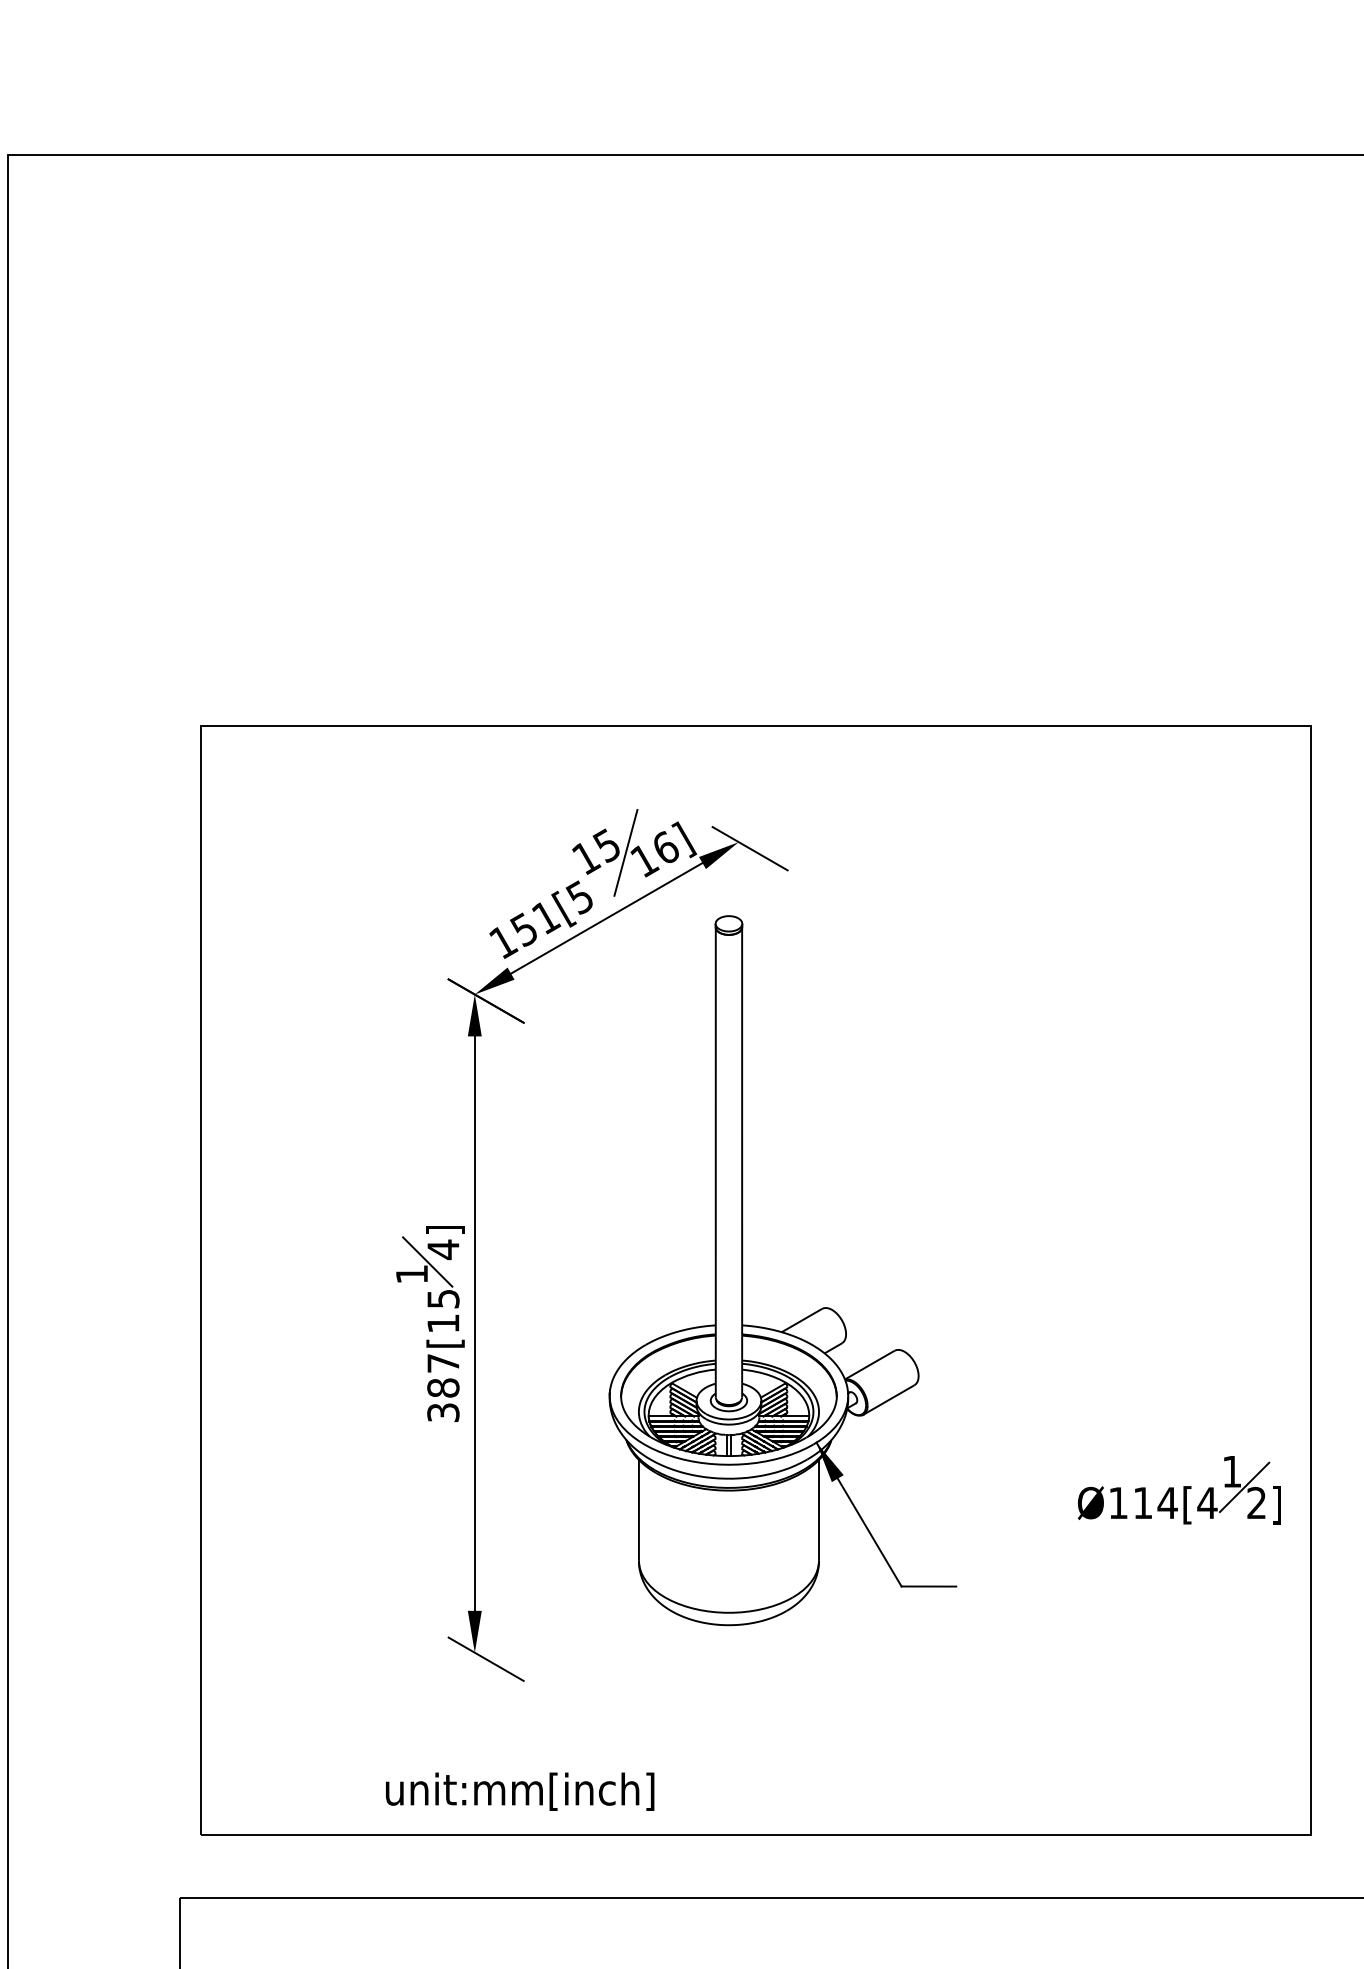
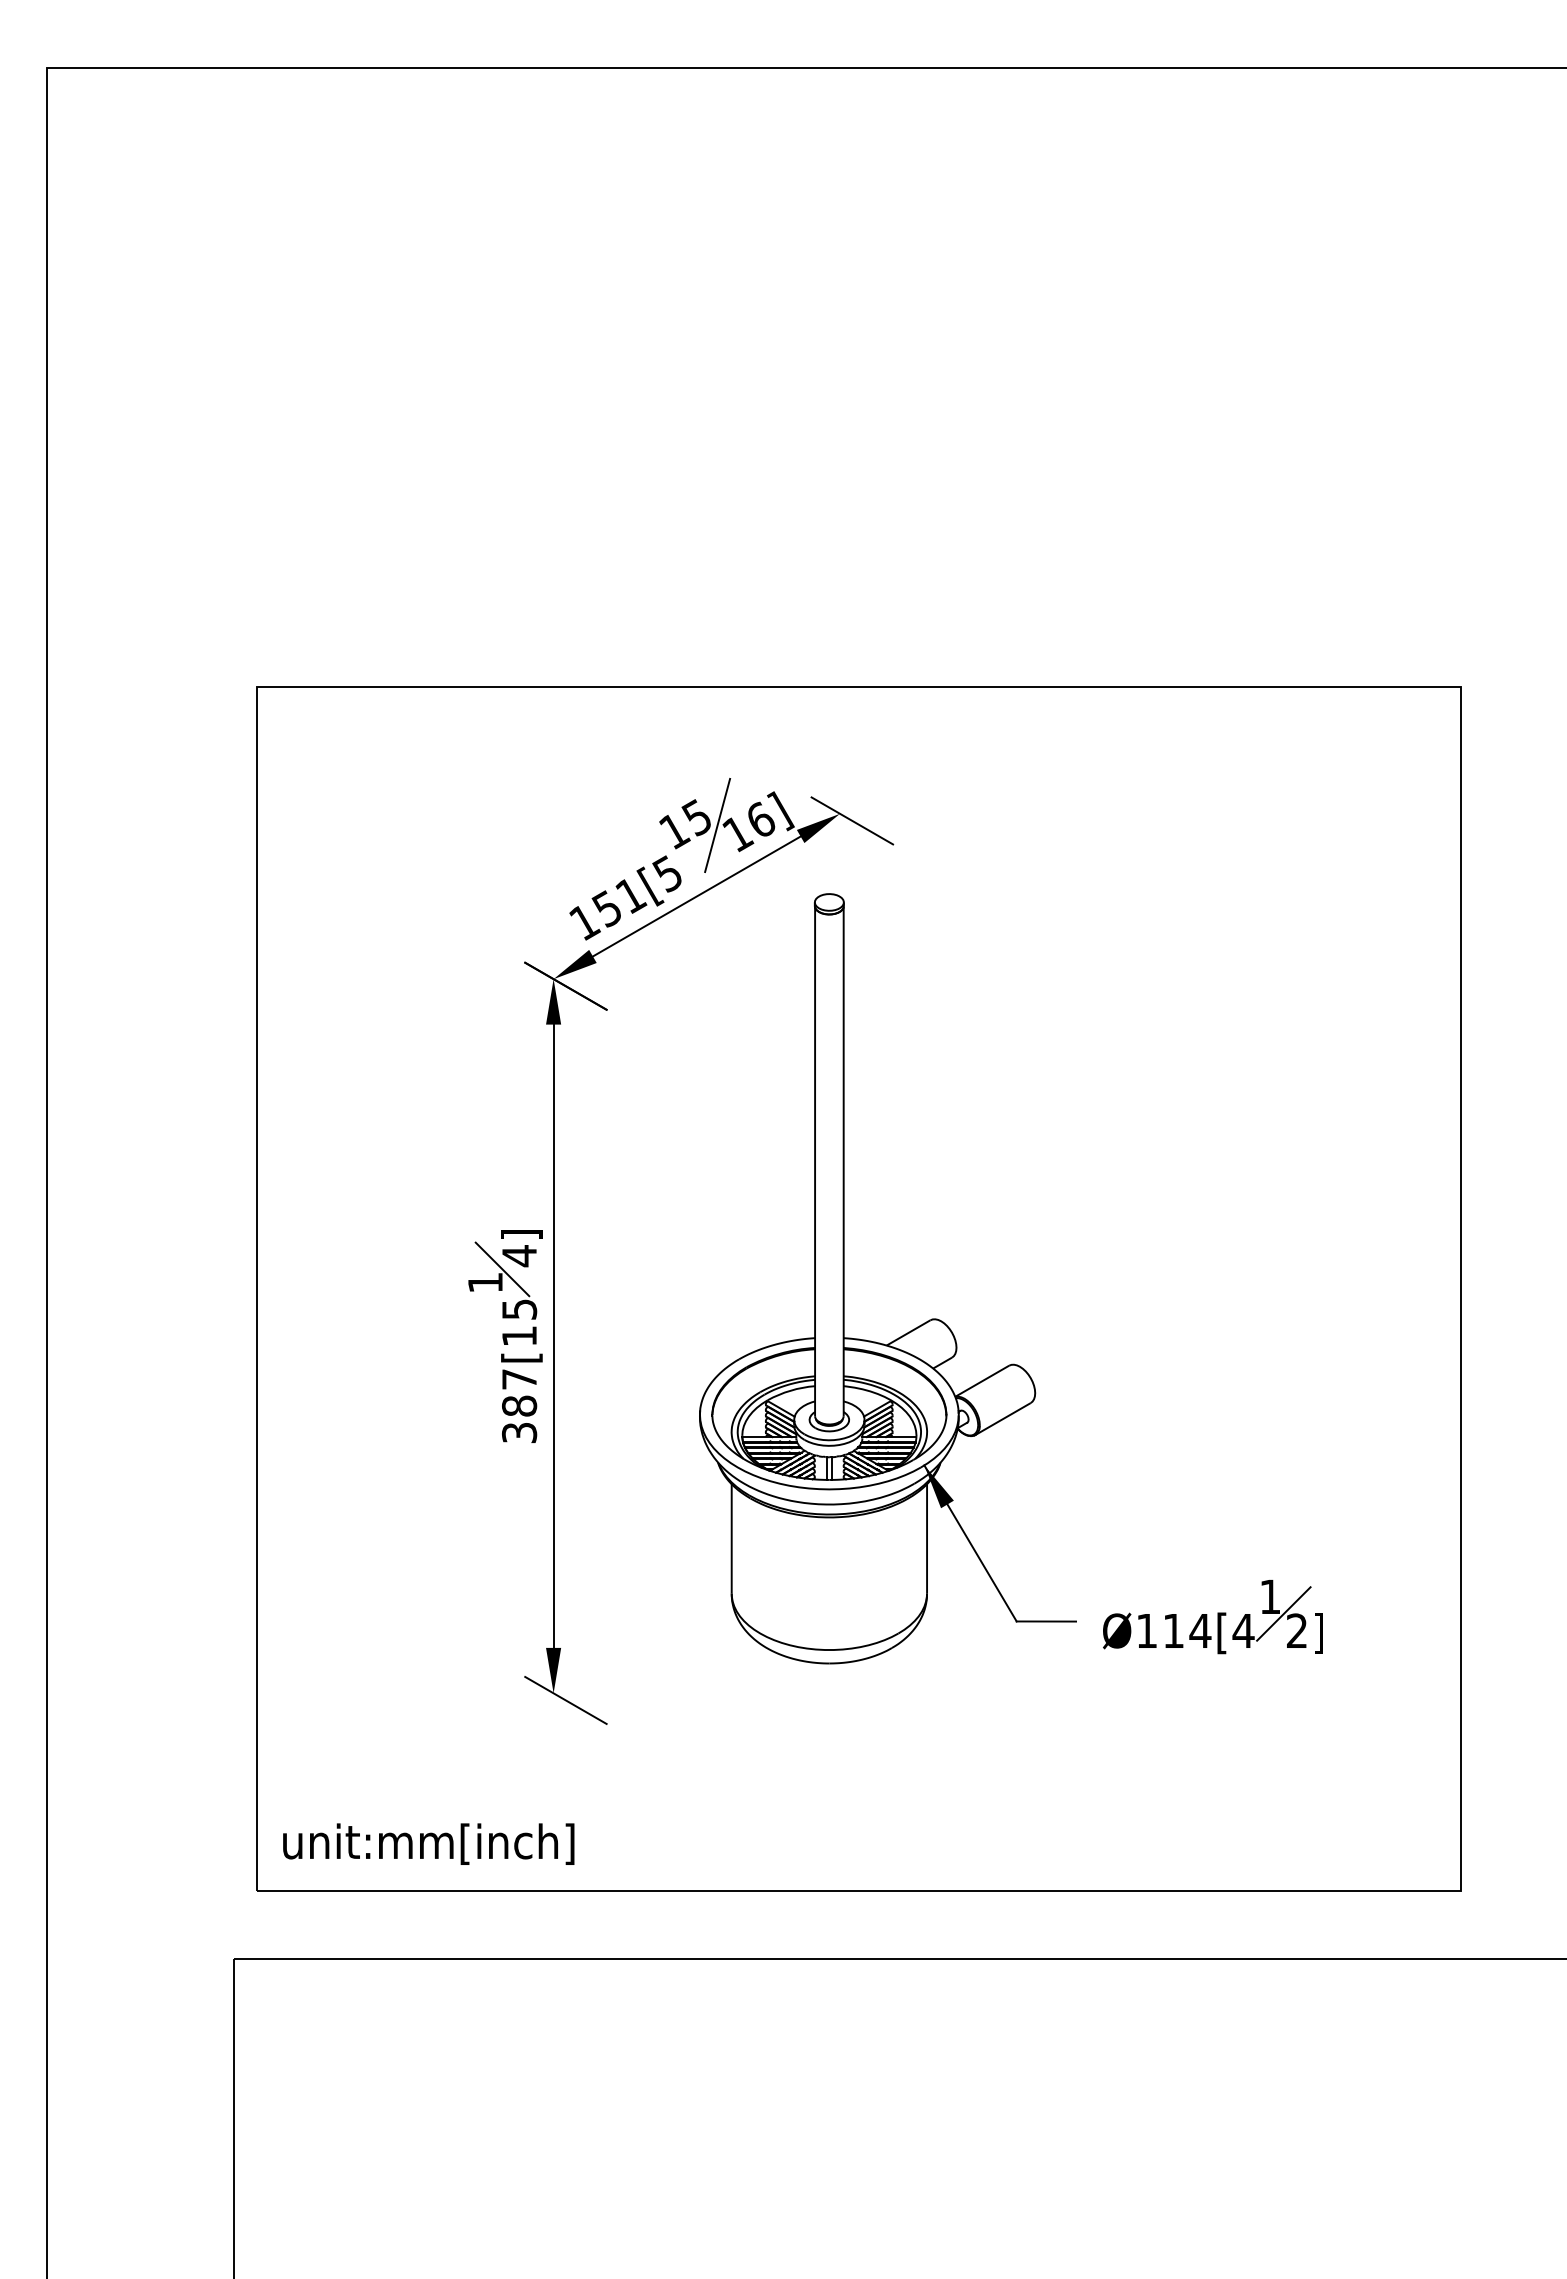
part: (1178, 1490) -> (1212, 1617), moved
text: (519, 1791) -> (428, 1843), moved

